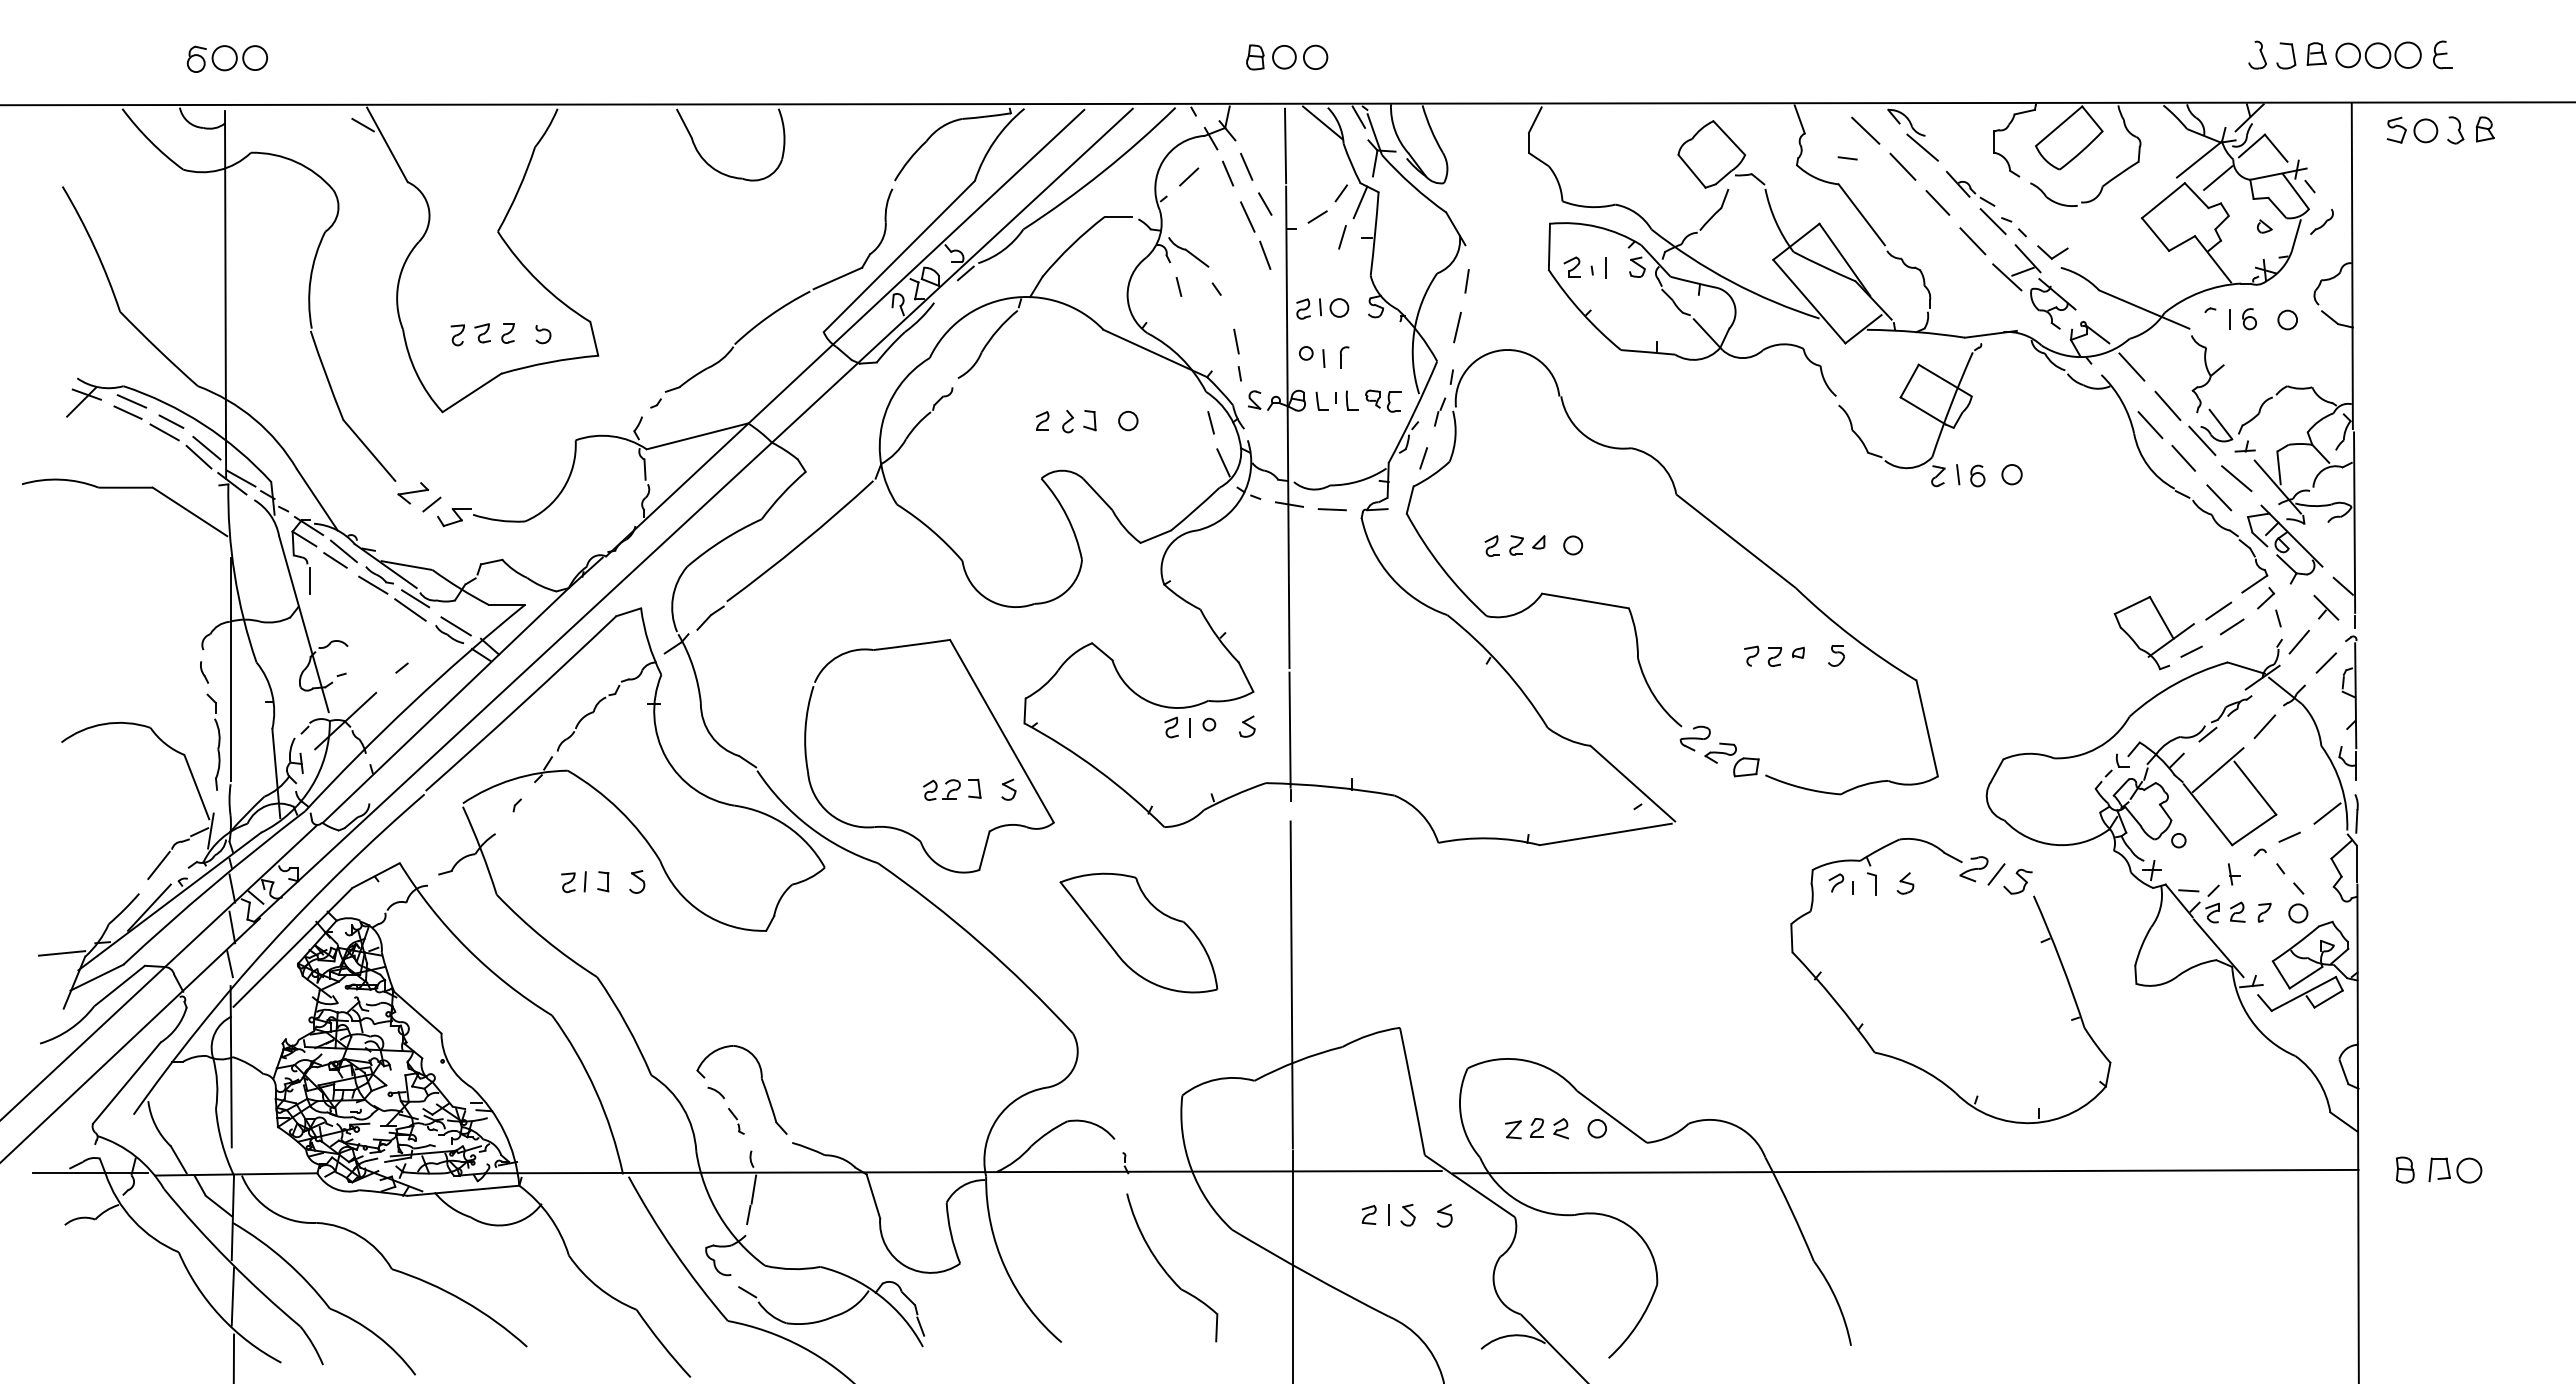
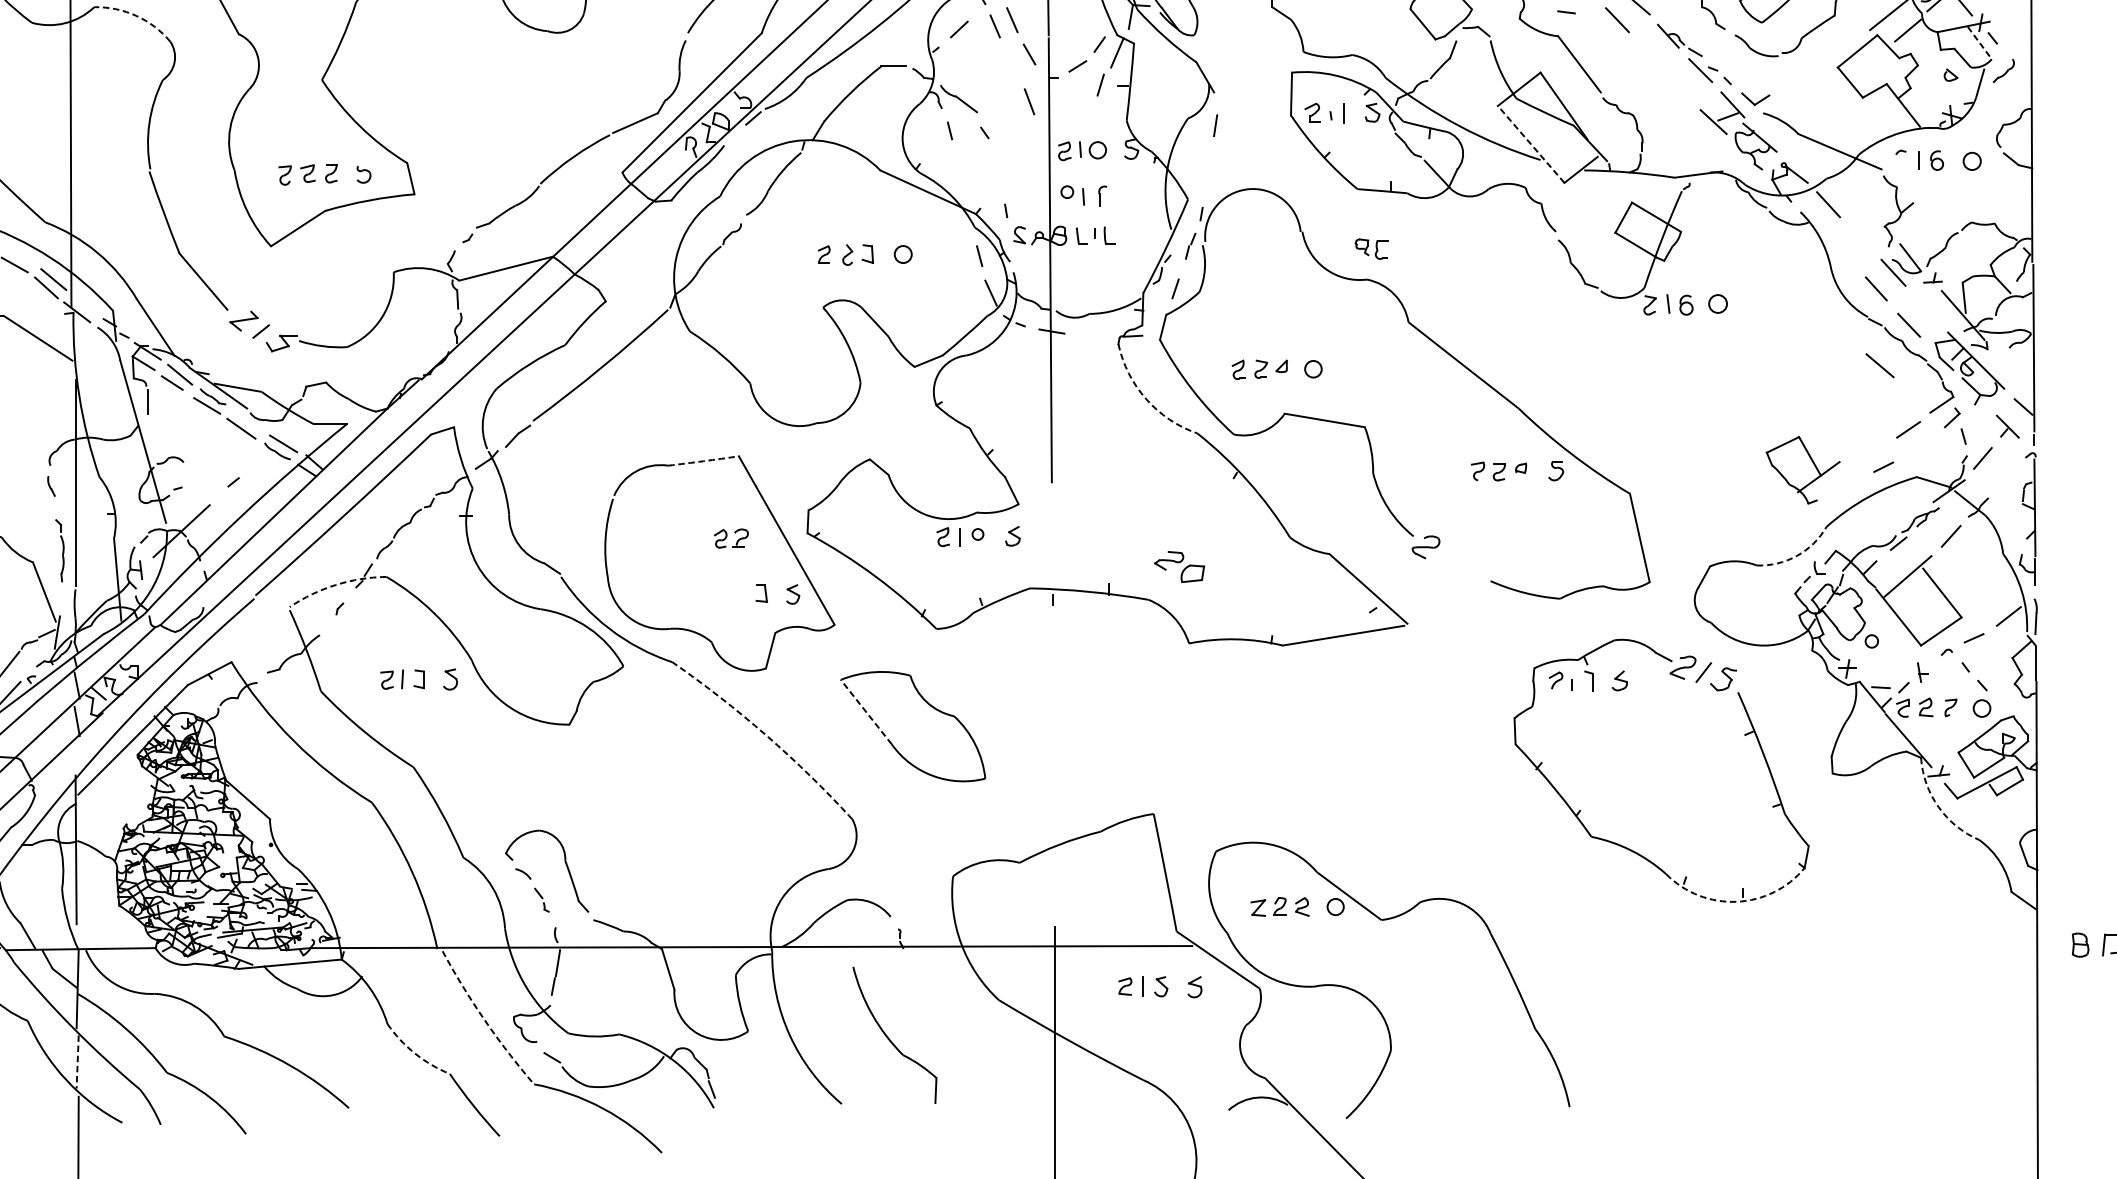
arc: (296, 162) -> (136, 16), solid -> dashed
line: (2295, 191) -> (1979, 42), solid -> dashed
line: (1937, 202) -> (1649, 53), removed
line: (1247, 216) -> (1013, 65), removed
line: (1972, 241) -> (1681, 89), removed
line: (1809, 301) -> (1531, 144), solid -> dashed
line: (1457, 327) -> (1206, 168), removed
line: (1236, 341) -> (1003, 181), removed
part: (1383, 400) -> (1371, 248), moved
line: (2167, 405) -> (1861, 240), removed
line: (171, 421) -> (21, 254), removed
line: (2150, 425) -> (1845, 258), removed
line: (241, 478) -> (85, 307), removed
line: (2236, 478) -> (1879, 365), moved
line: (1331, 509) -> (1090, 336), removed
arc: (1391, 577) -> (1145, 398), solid -> dashed
line: (415, 598) -> (246, 418), removed
line: (2231, 626) -> (1920, 443), removed
part: (2153, 632) -> (1802, 469), moved
arc: (911, 645) -> (703, 461), solid -> dashed
line: (2325, 662) -> (2007, 477), removed
line: (1289, 729) -> (1051, 538), removed
part: (213, 741) -> (59, 550), size x0.7
arc: (2097, 747) -> (1796, 555), solid -> dashed
part: (1731, 759) -> (1179, 566), moved
arc: (512, 779) -> (335, 585), solid -> dashed
part: (941, 789) -> (731, 538), moved
line: (1088, 917) -> (866, 712), solid -> dashed
arc: (980, 942) -> (766, 735), solid -> dashed
line: (229, 964) -> (74, 755), removed
line: (1291, 984) -> (1053, 774), removed
arc: (2251, 1020) -> (1938, 807), solid -> dashed
arc: (2032, 1123) -> (1736, 902), solid -> dashed
line: (1905, 1171) -> (1619, 946), removed
arc: (674, 1251) -> (484, 1020), solid -> dashed
part: (1167, 1272) -> (890, 1039), moved
arc: (598, 1287) -> (414, 1053), solid -> dashed
line: (232, 1296) -> (77, 1061), solid -> dashed

